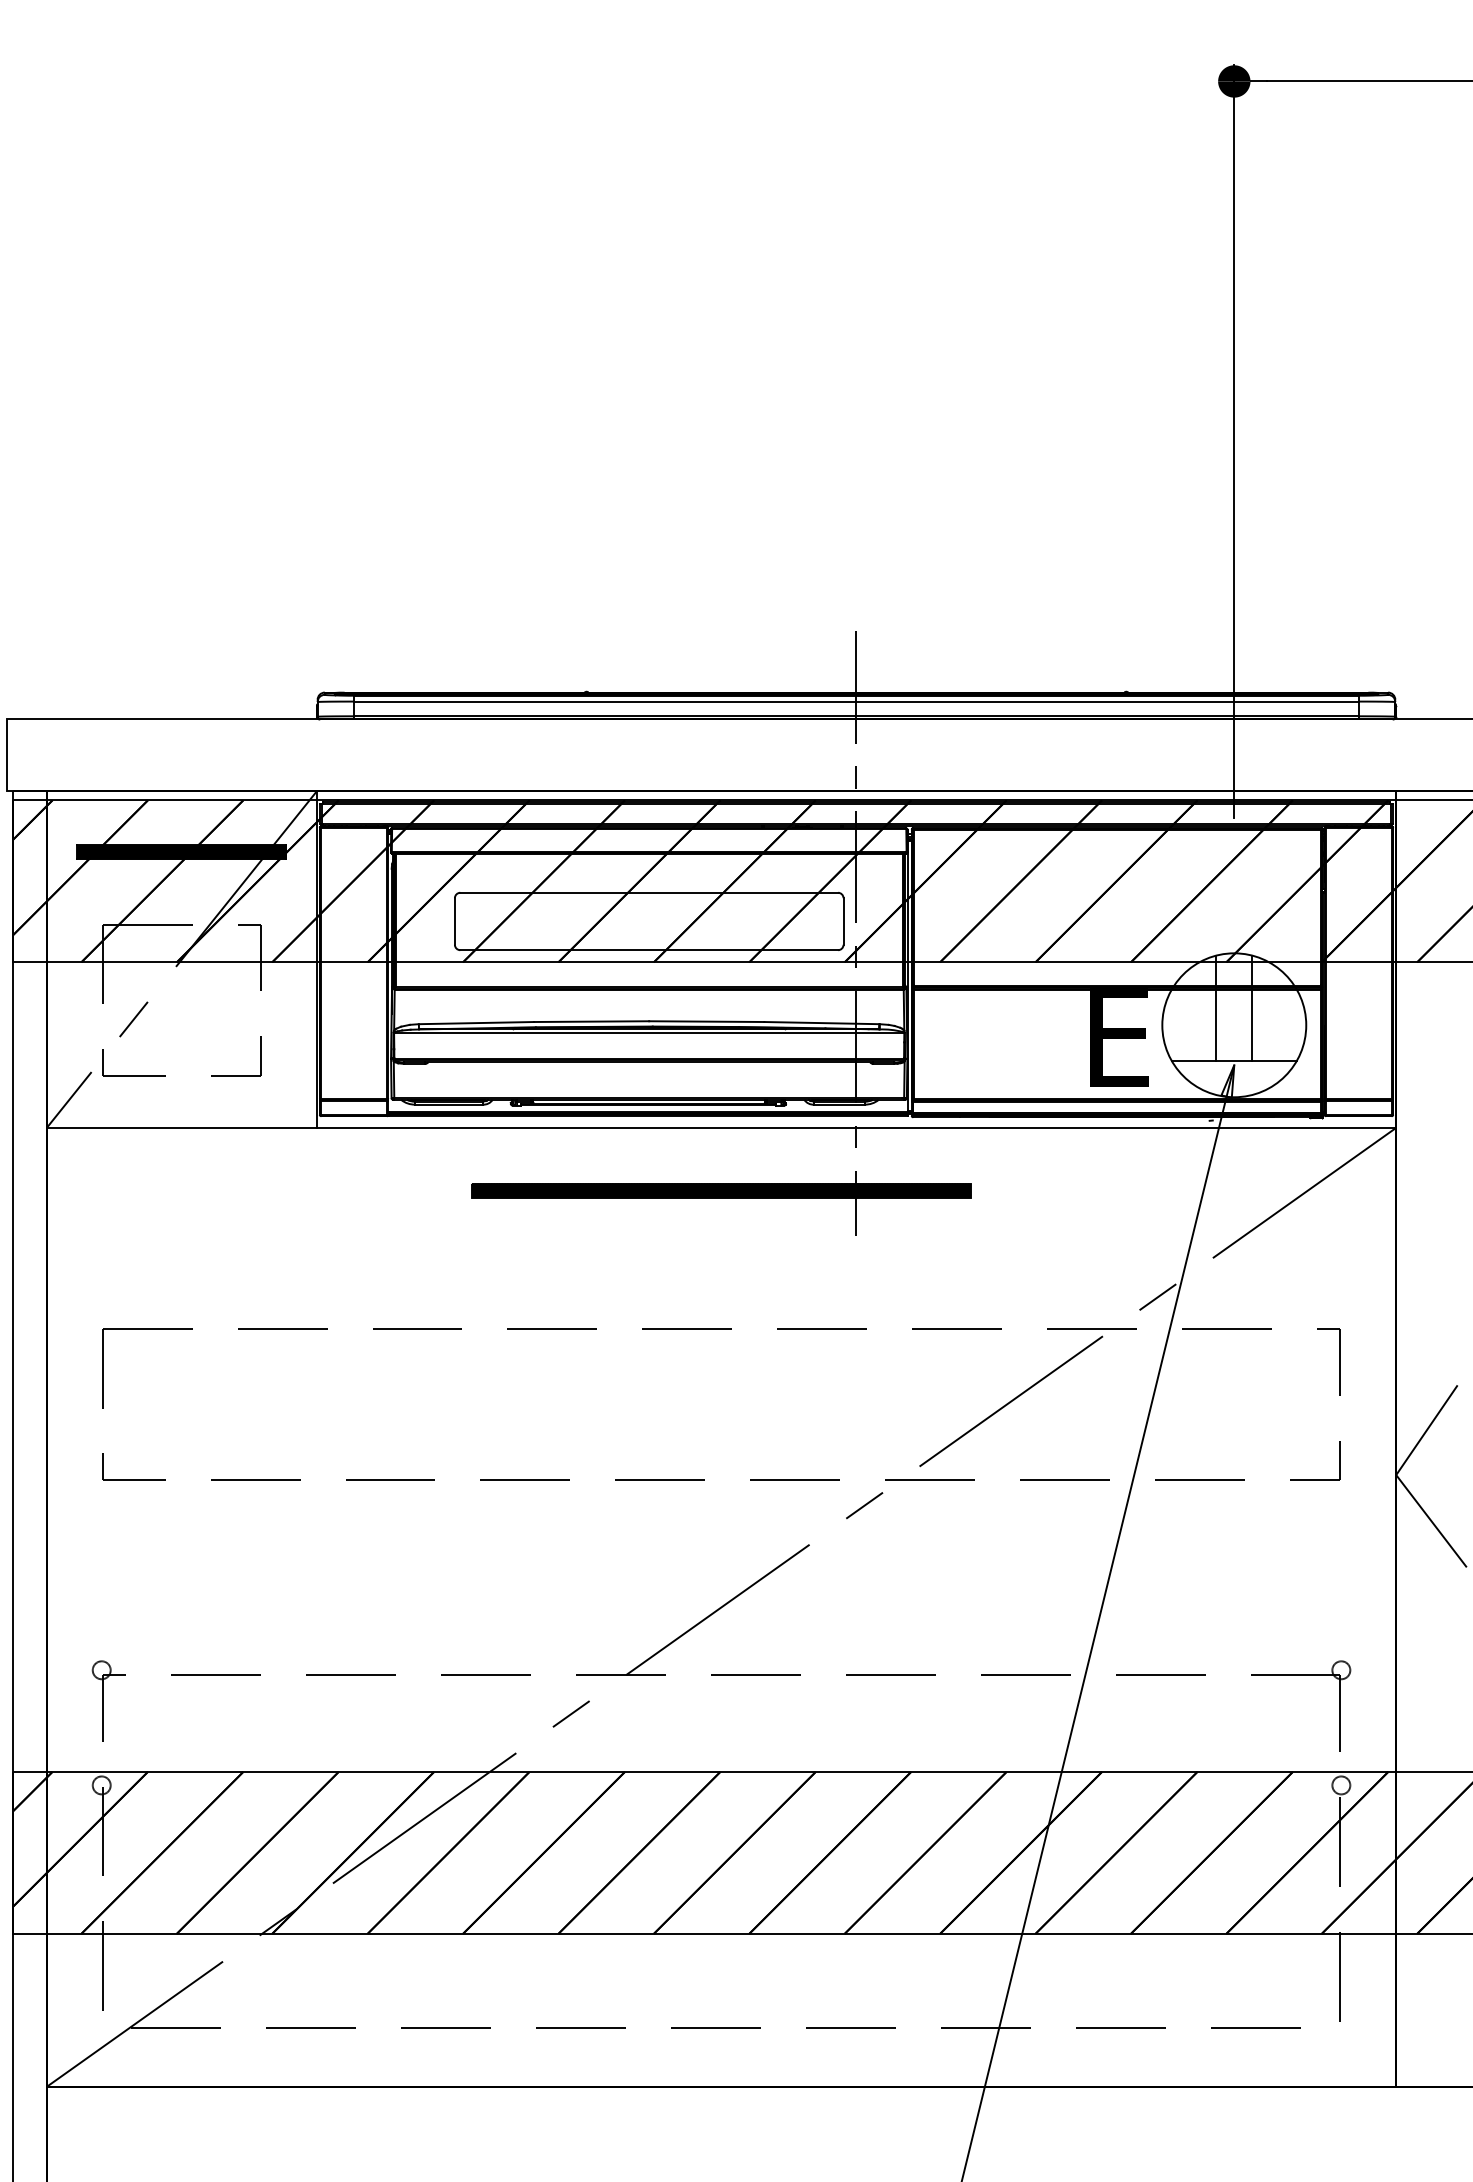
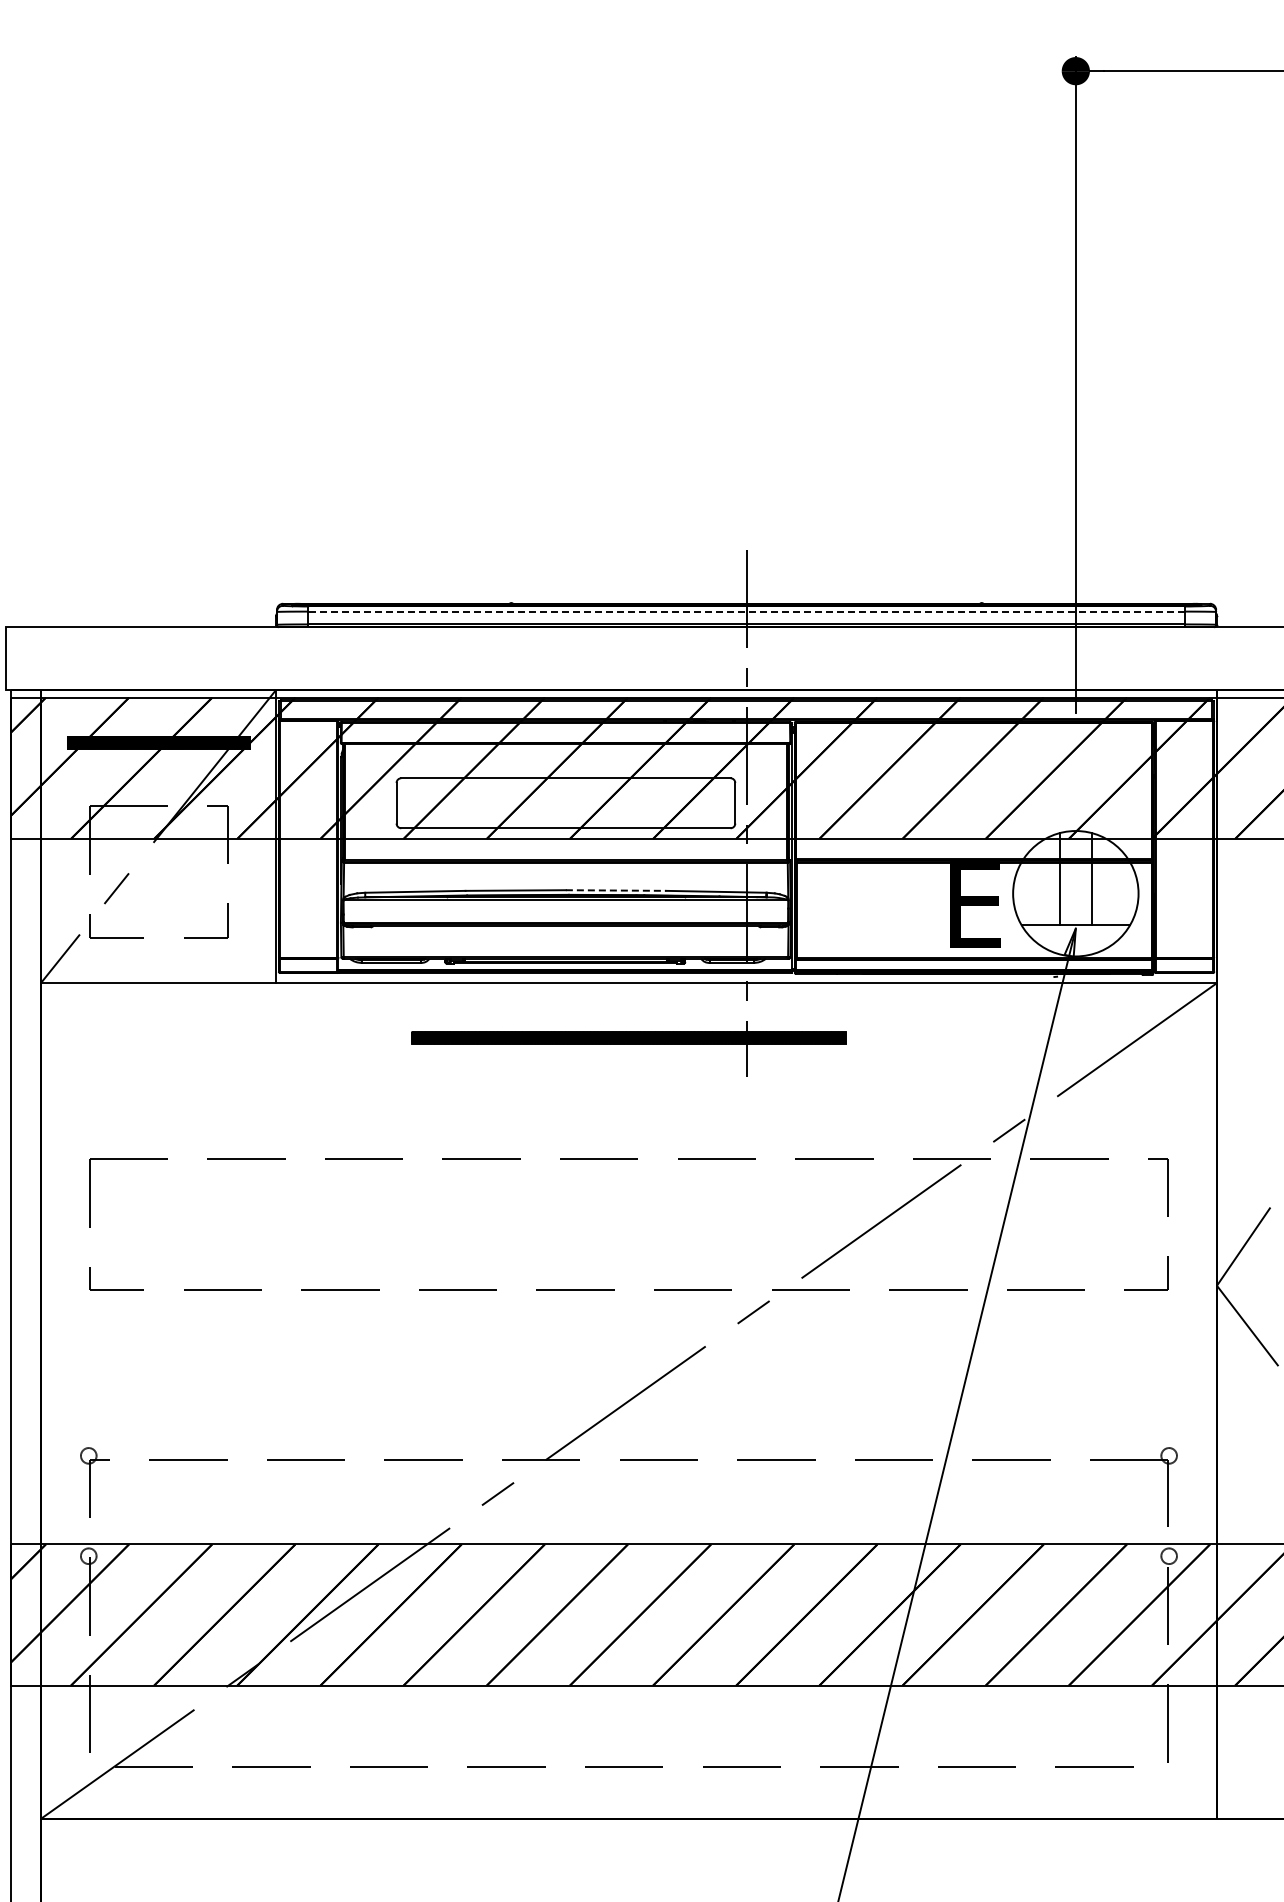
line: (856, 701) -> (746, 611), solid -> dashed
line: (707, 1021) -> (616, 890), solid -> dashed

